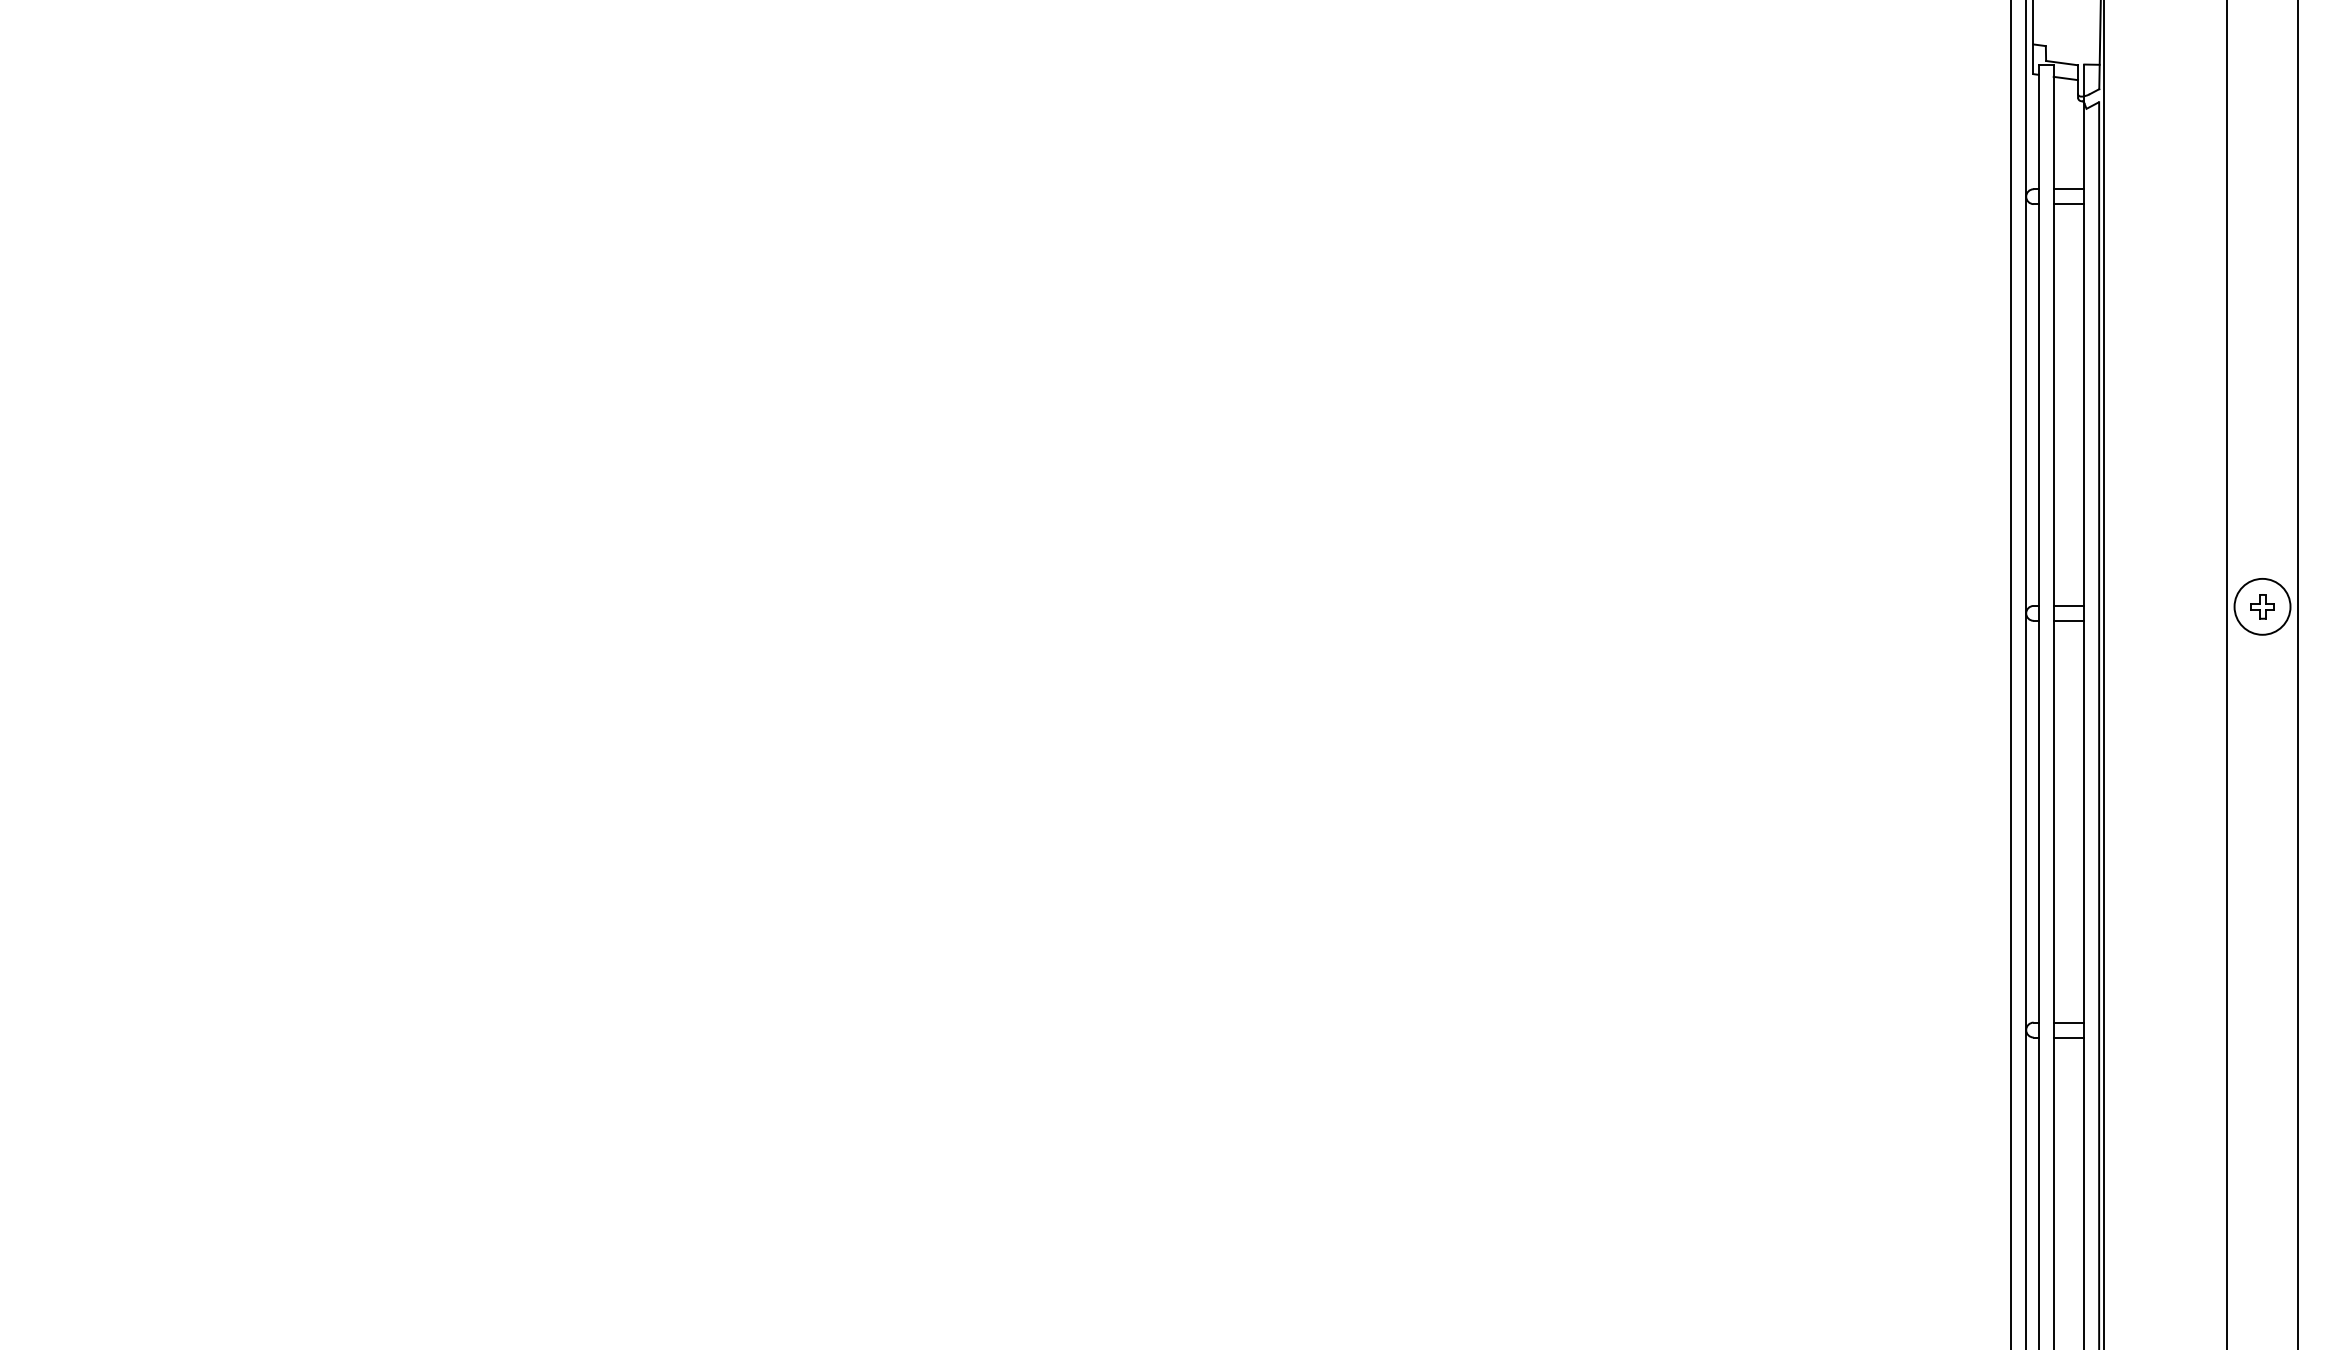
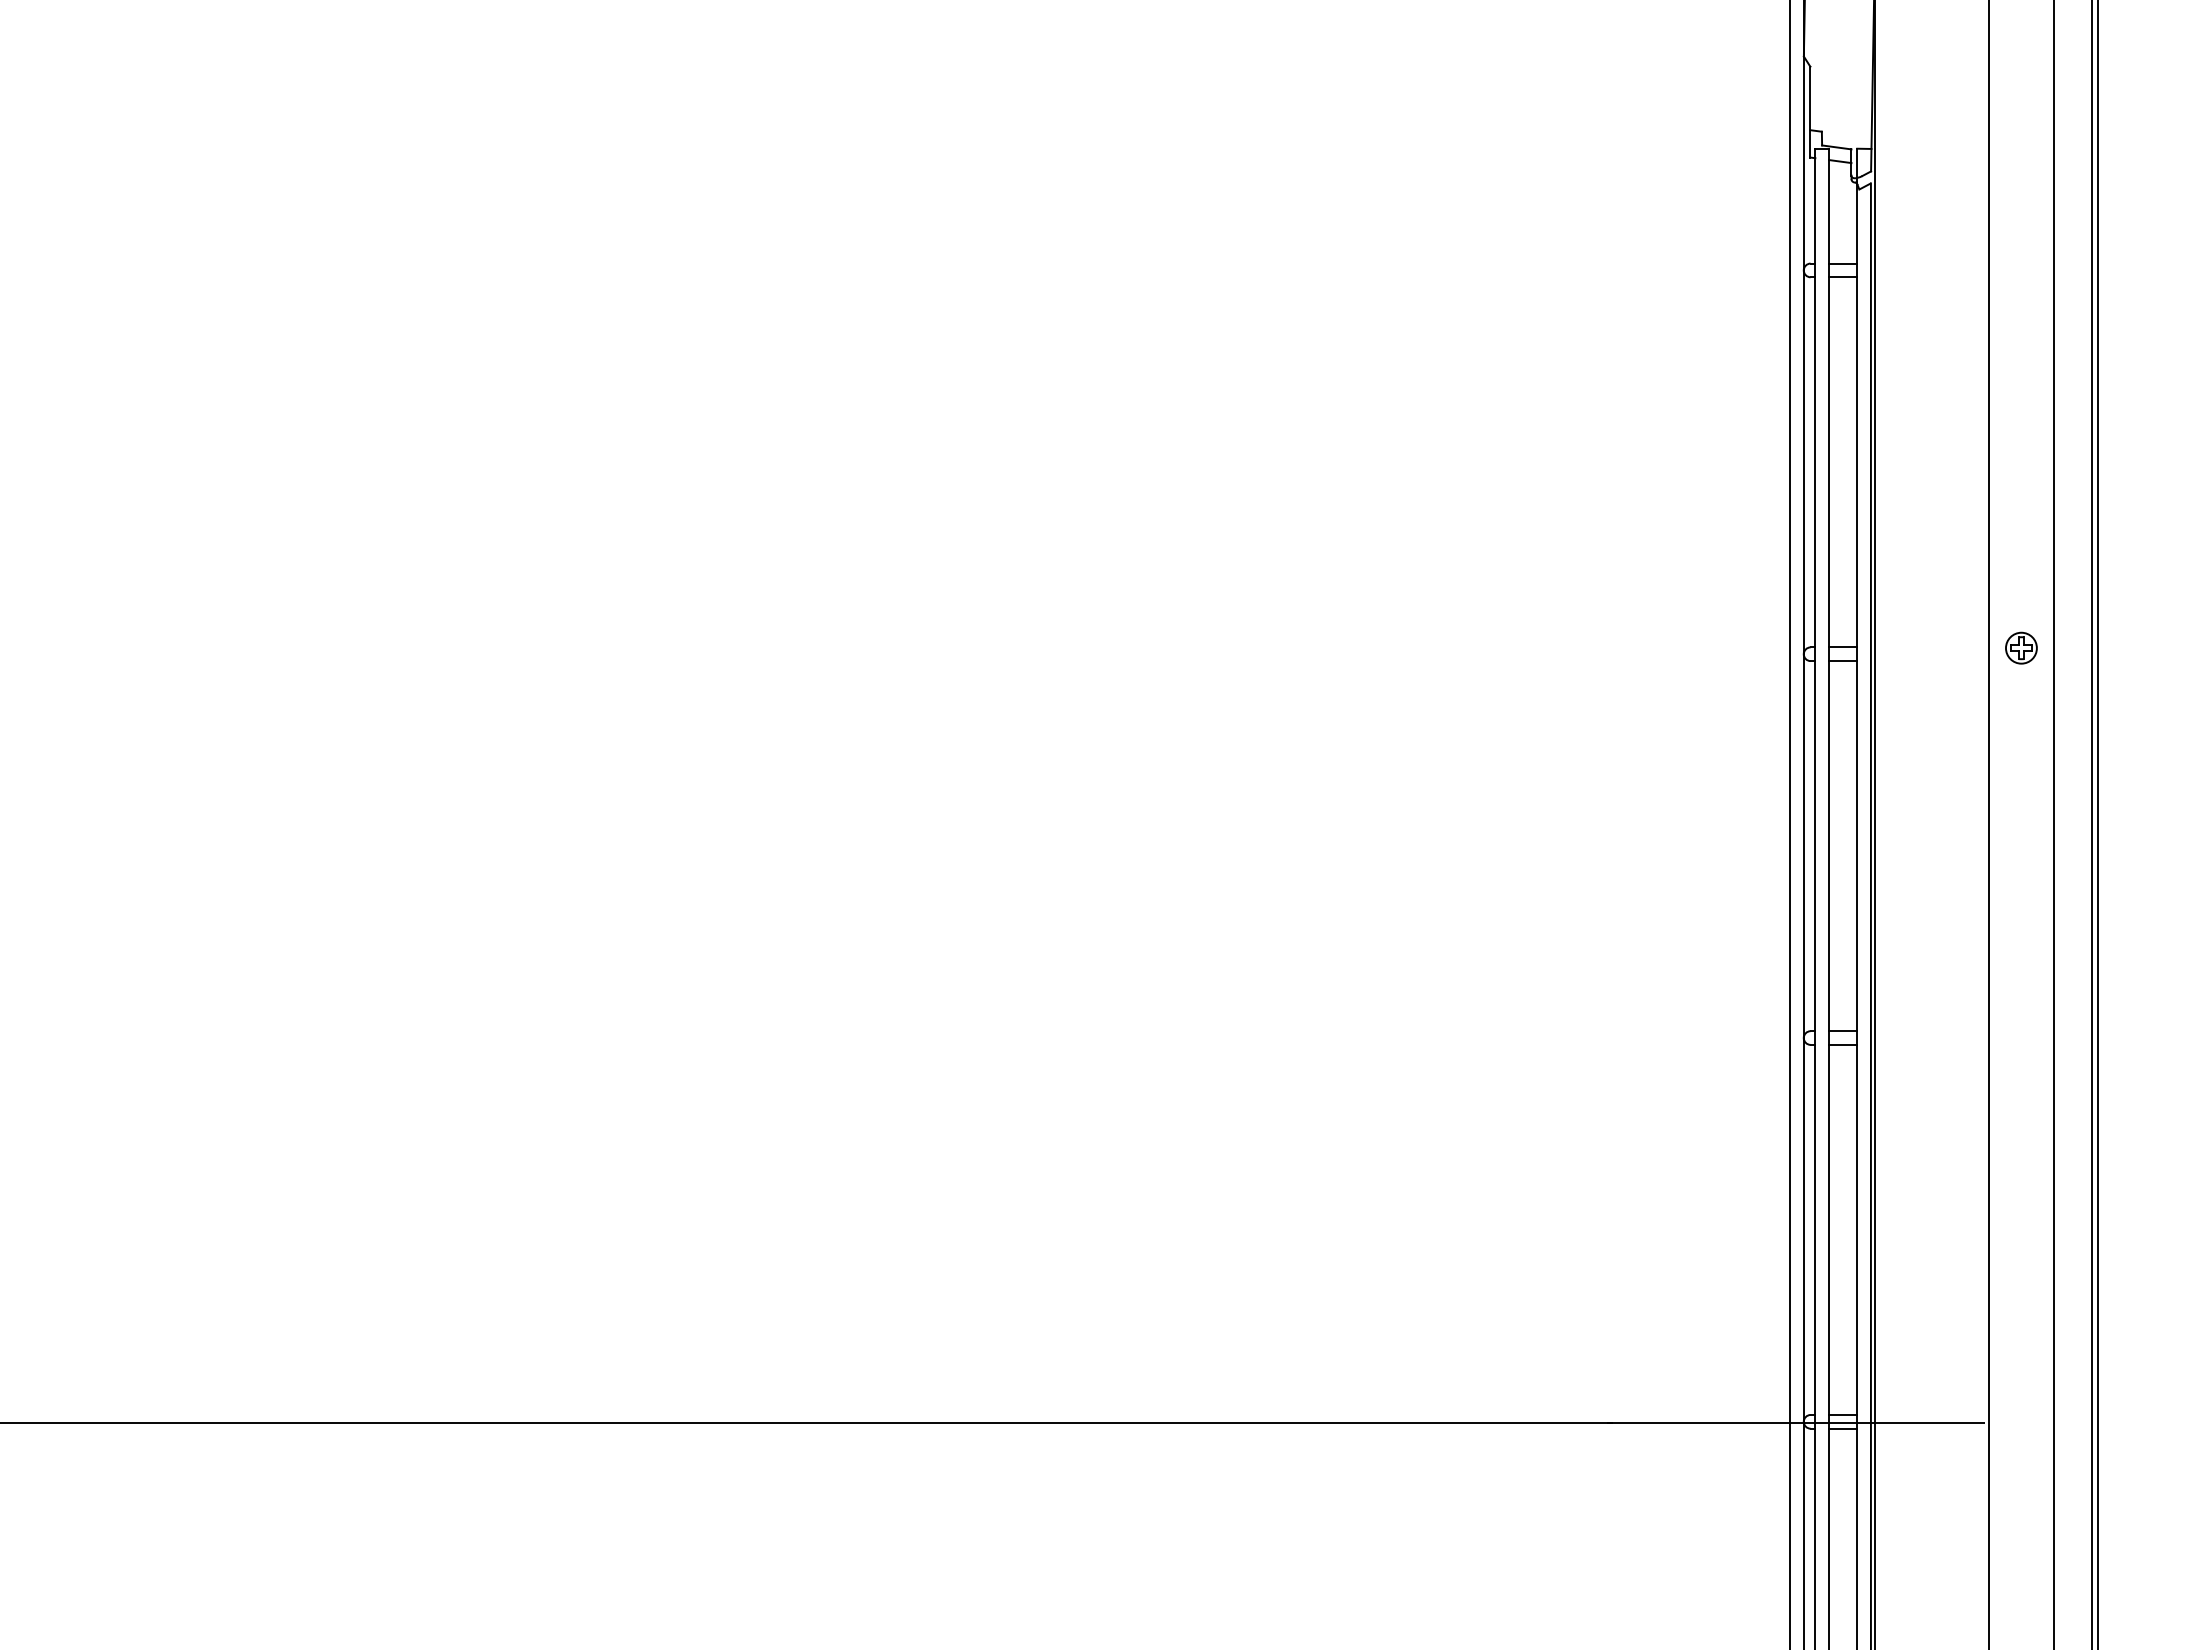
circle: (2262, 606) -> (2021, 647), size x0.6

